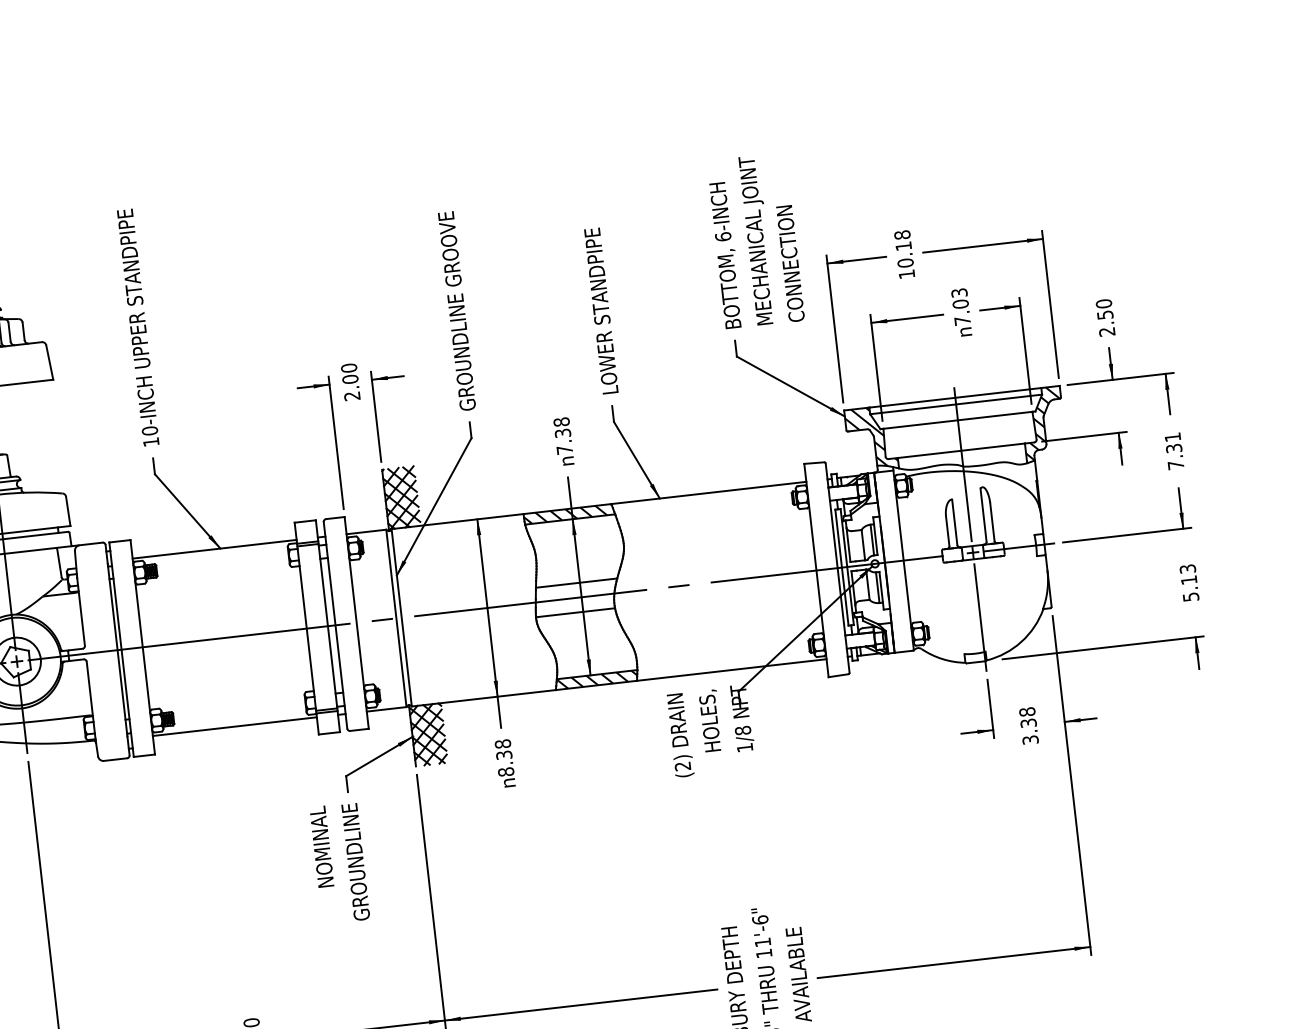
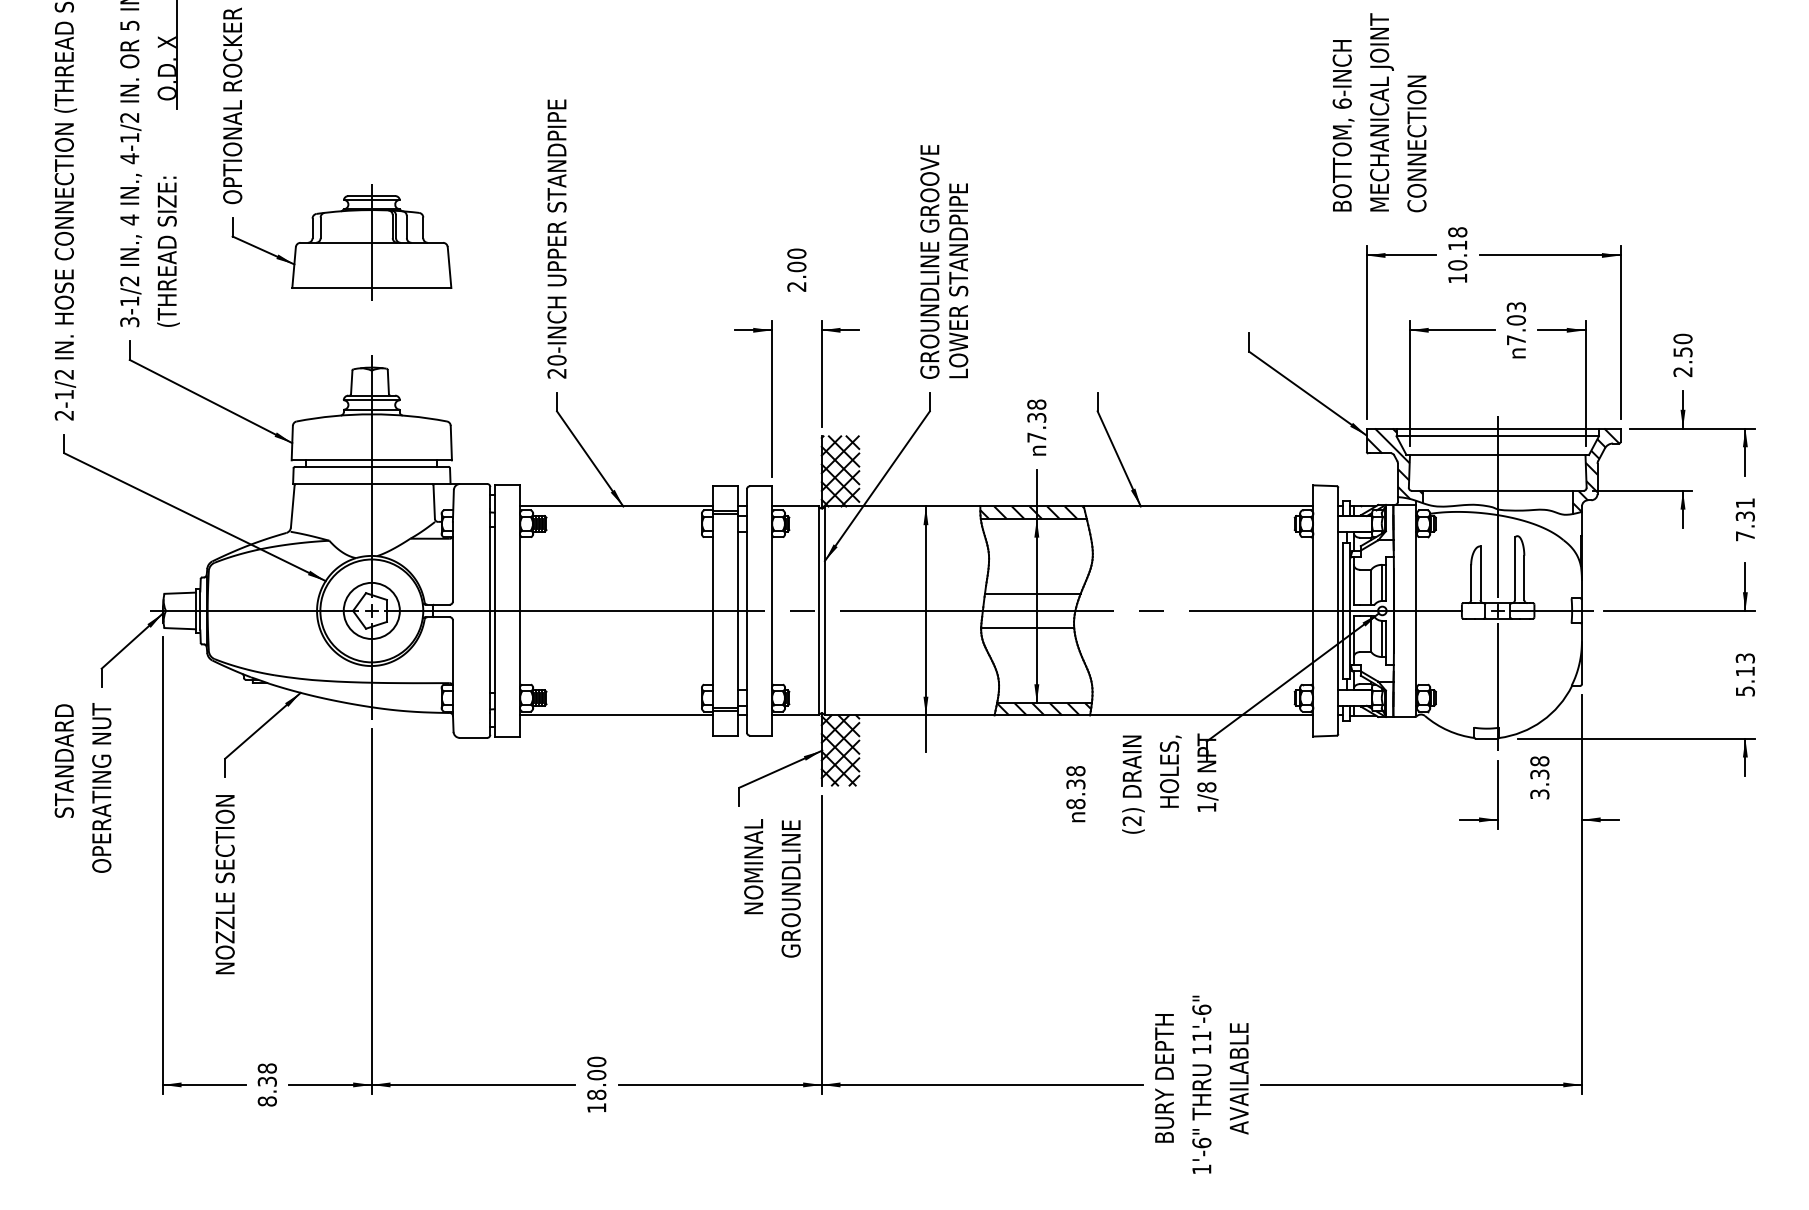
text: (755, 240) -> (1379, 112), moved
text: (601, 310) -> (958, 280), moved
text: (350, 381) -> (796, 269), moved
text: (150, 442) -> (556, 373), 10-INCH -> 20-INCH
text: (1028, 725) -> (1539, 777), moved
text: (504, 763) -> (1075, 794), moved
text: (339, 863) -> (772, 888), moved

